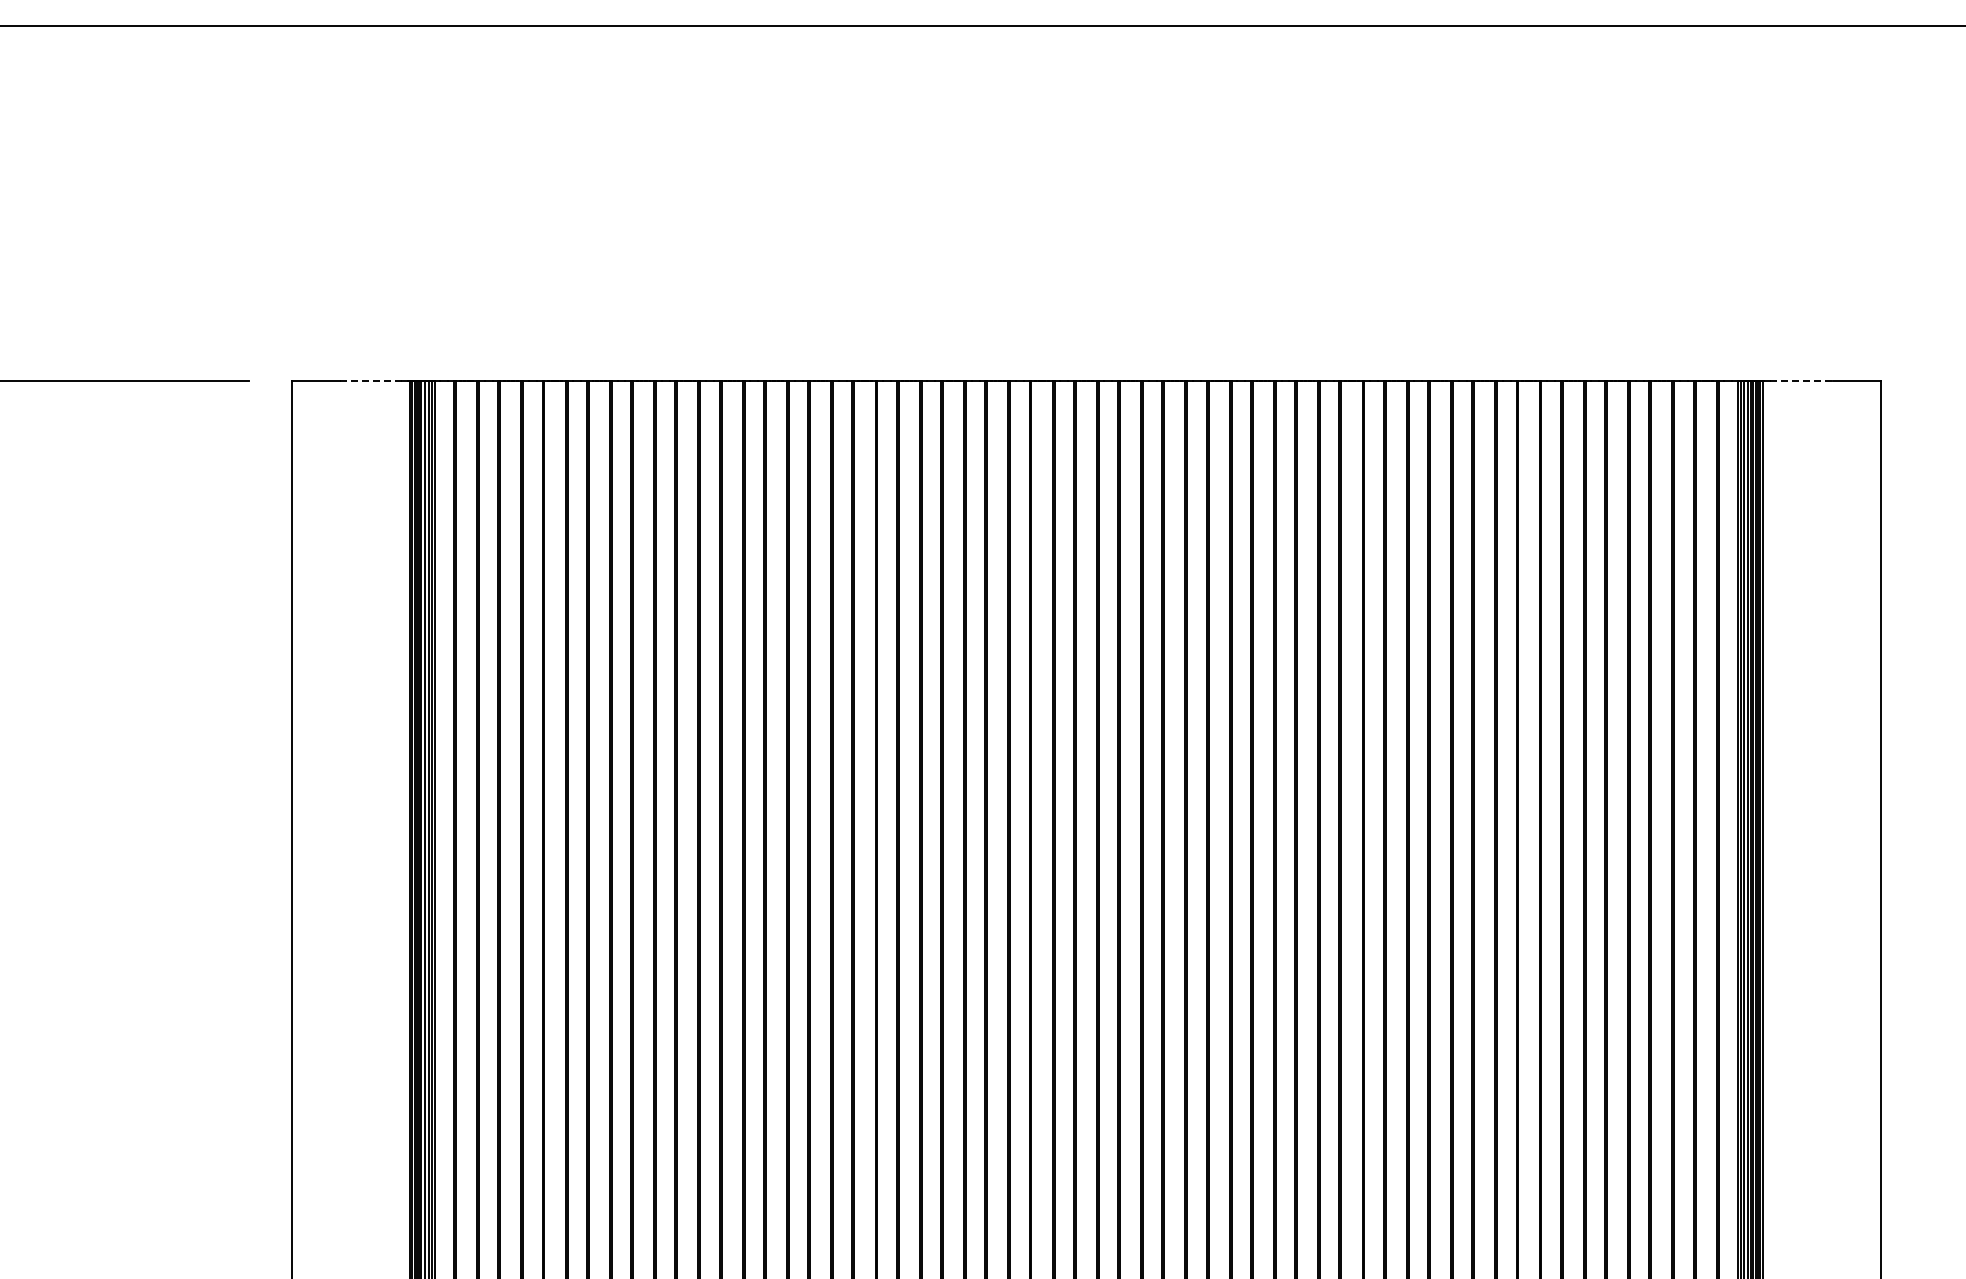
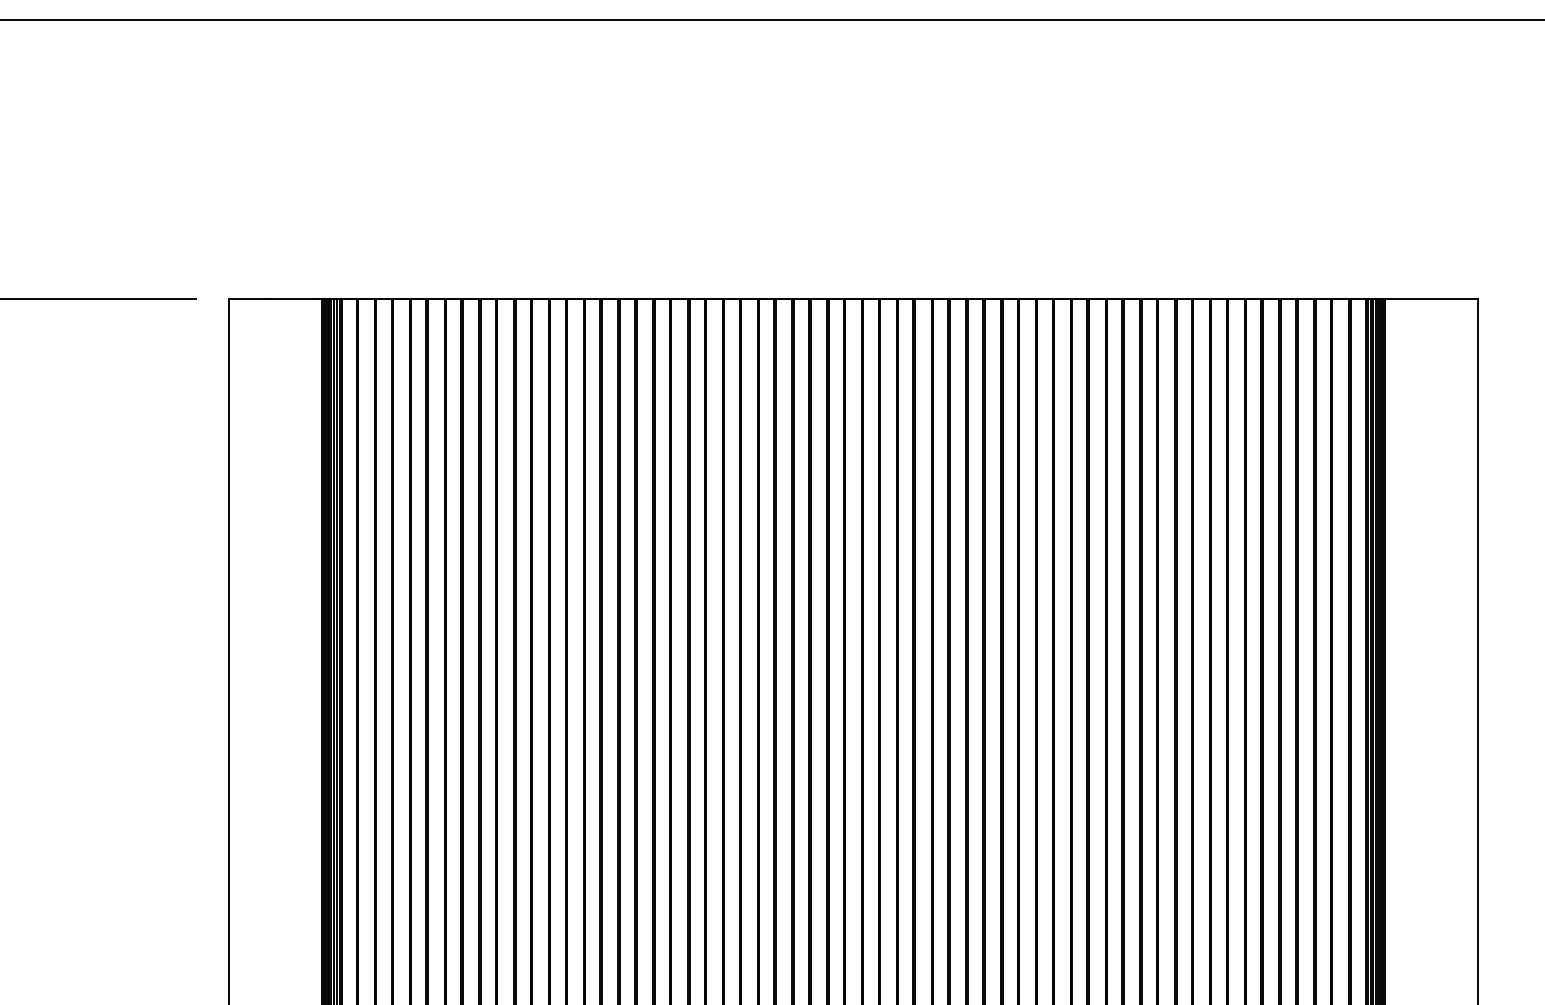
line: (371, 380) -> (291, 298), dashed -> solid
line: (1802, 380) -> (1416, 298), dashed -> solid

